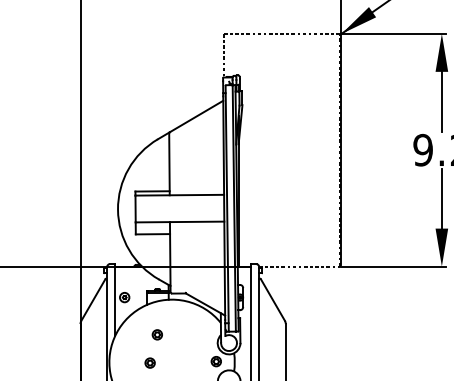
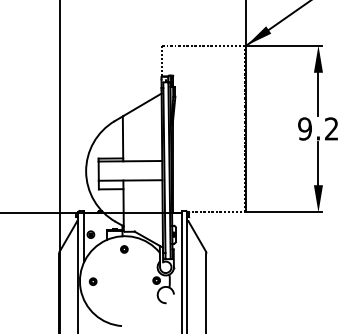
part: (157, 334) -> (124, 249), moved
part: (149, 362) -> (92, 281), moved

